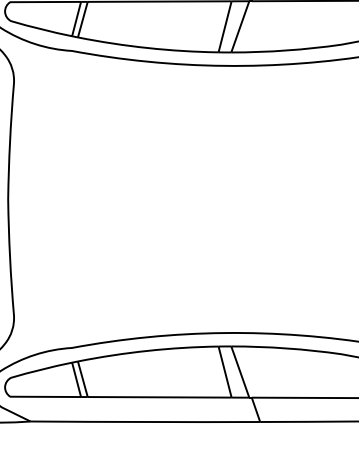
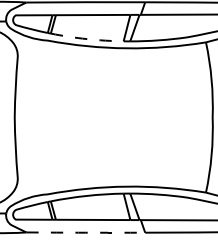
line: (148, 48) -> (87, 39), solid -> dashed
line: (139, 421) -> (82, 232), solid -> dashed

